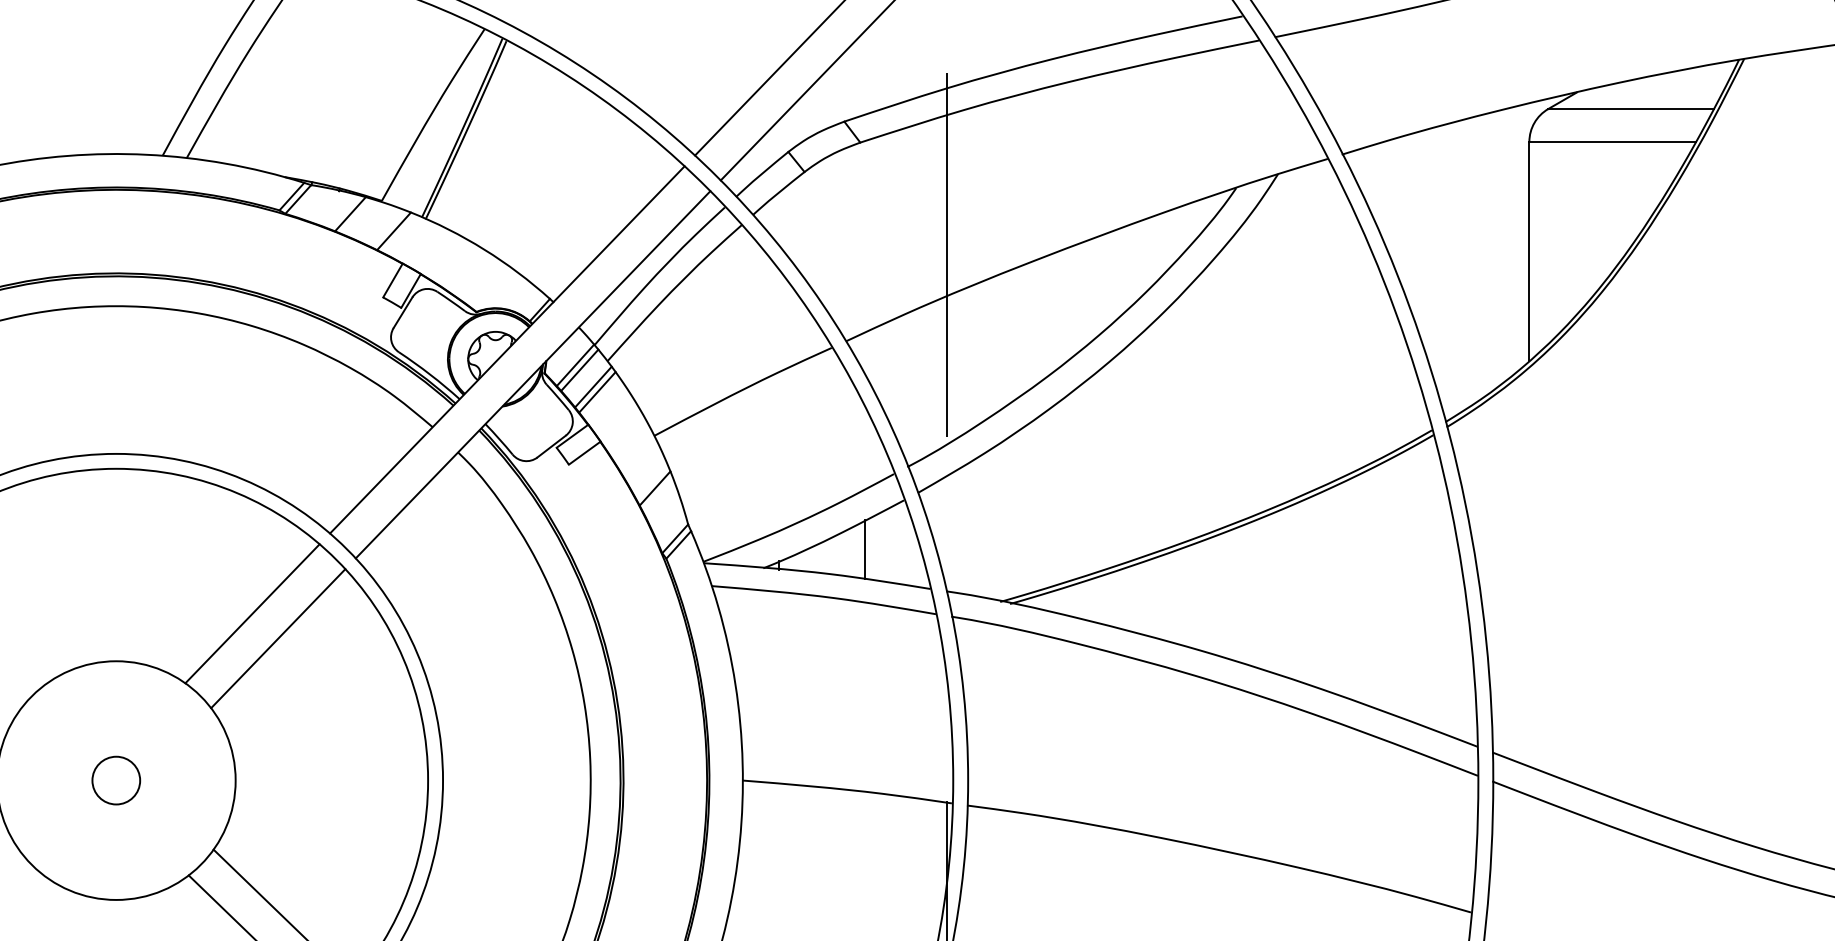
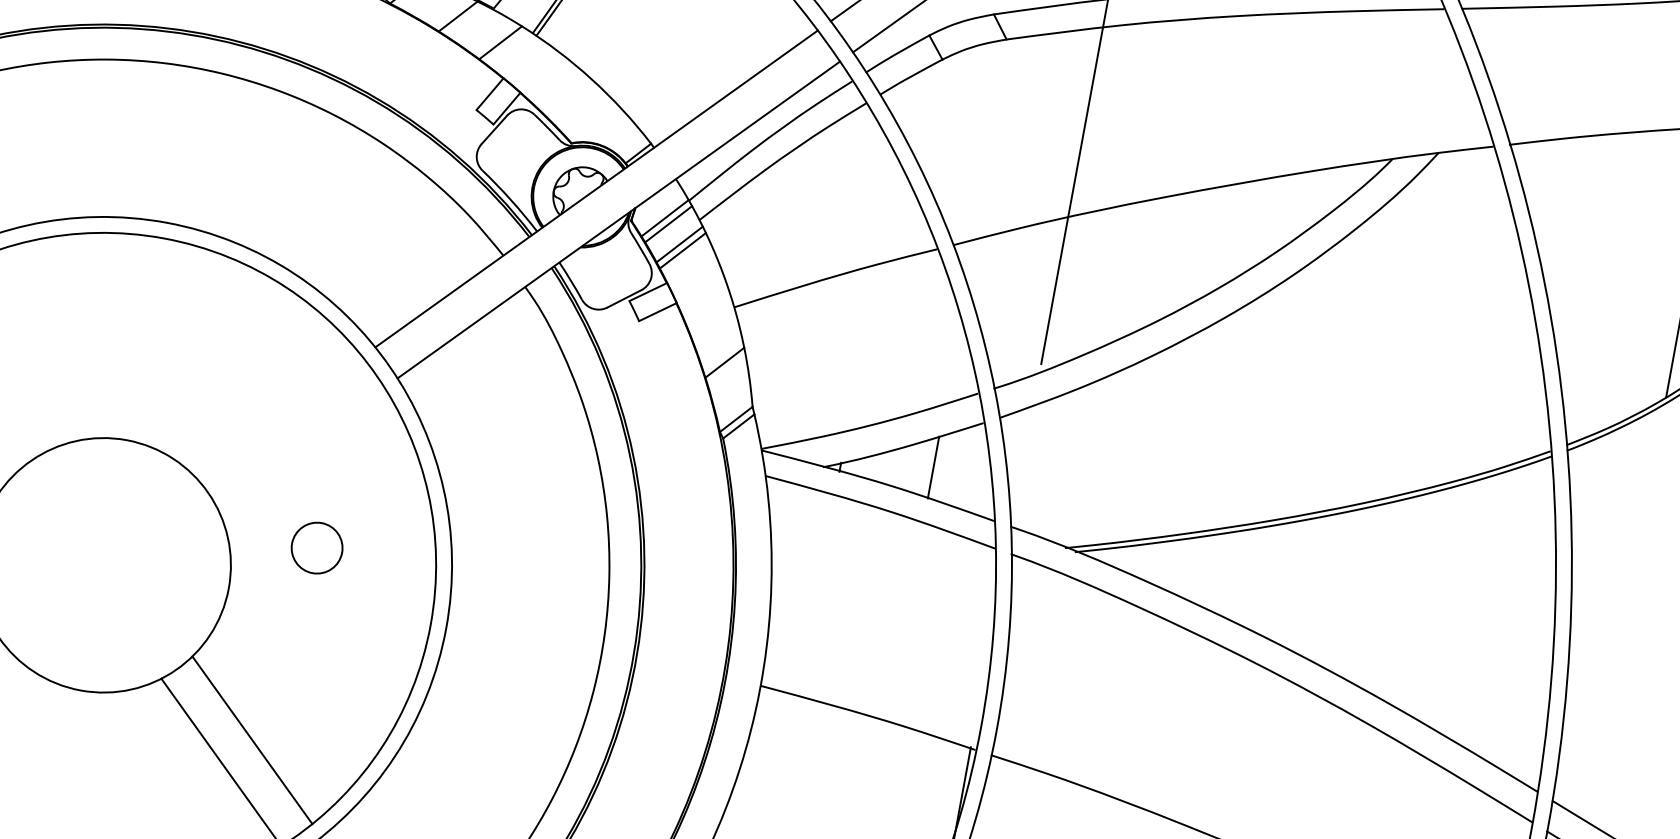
line: (252, 613) -> (278, 416), removed
line: (278, 638) -> (301, 447), removed
circle: (116, 780) -> (317, 548), moved

